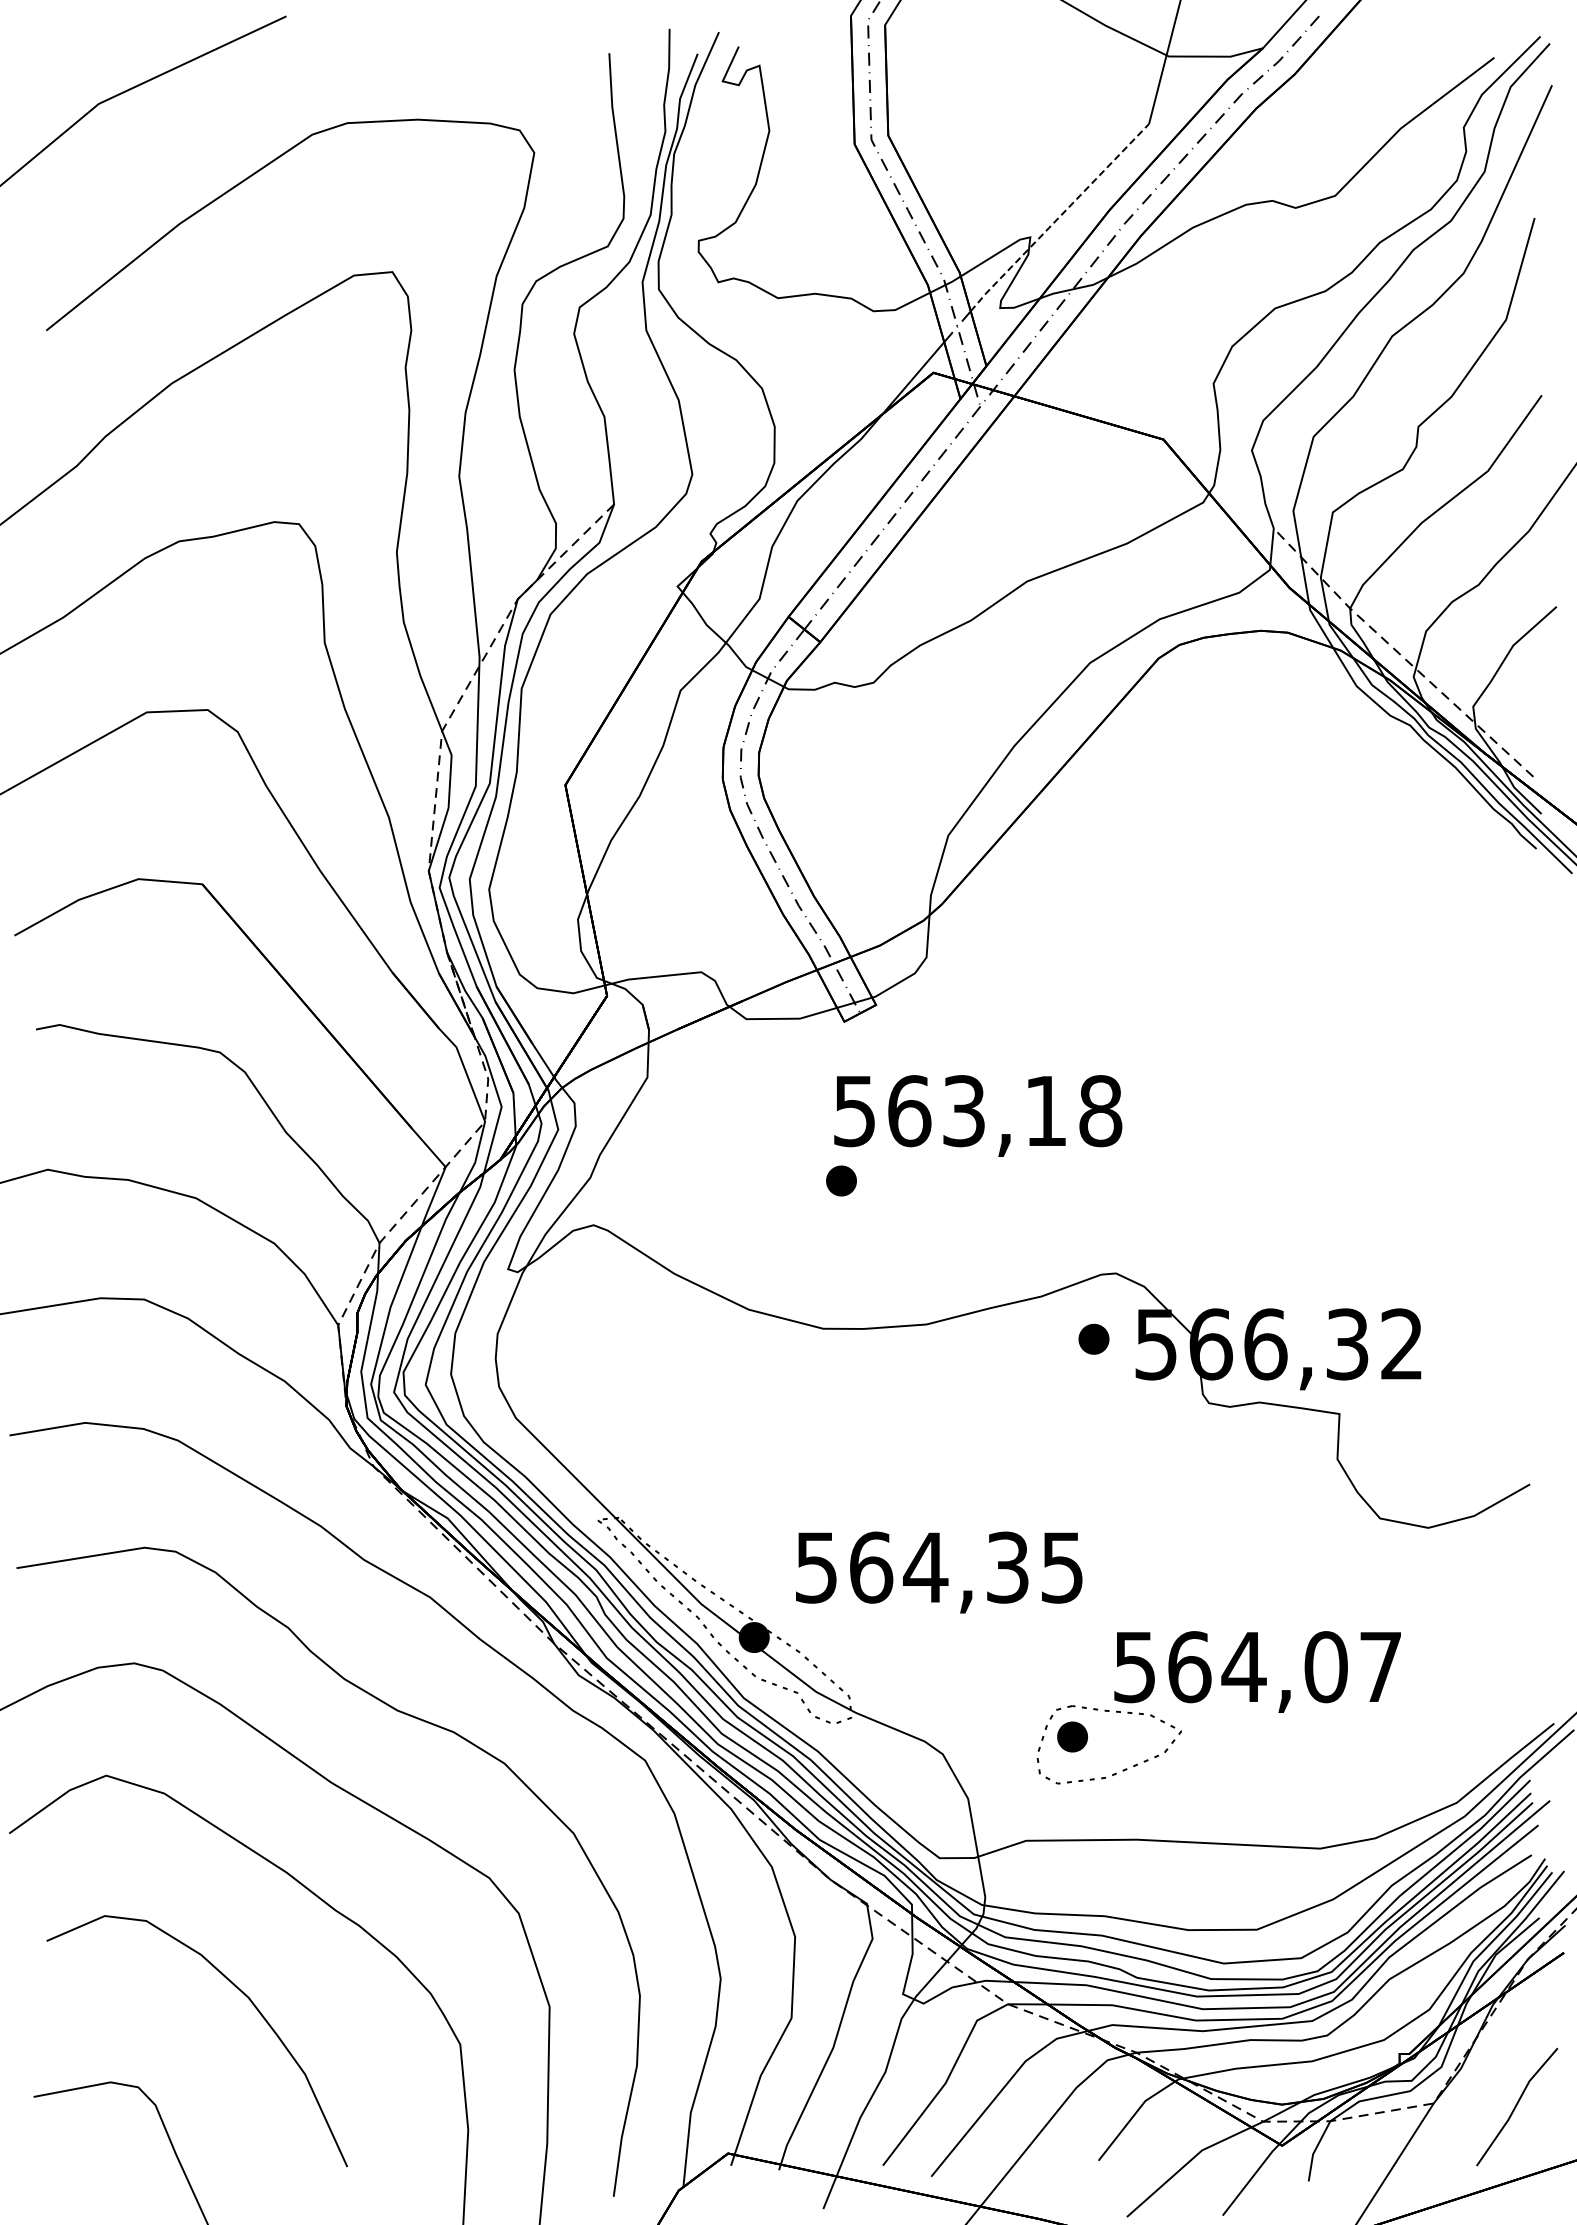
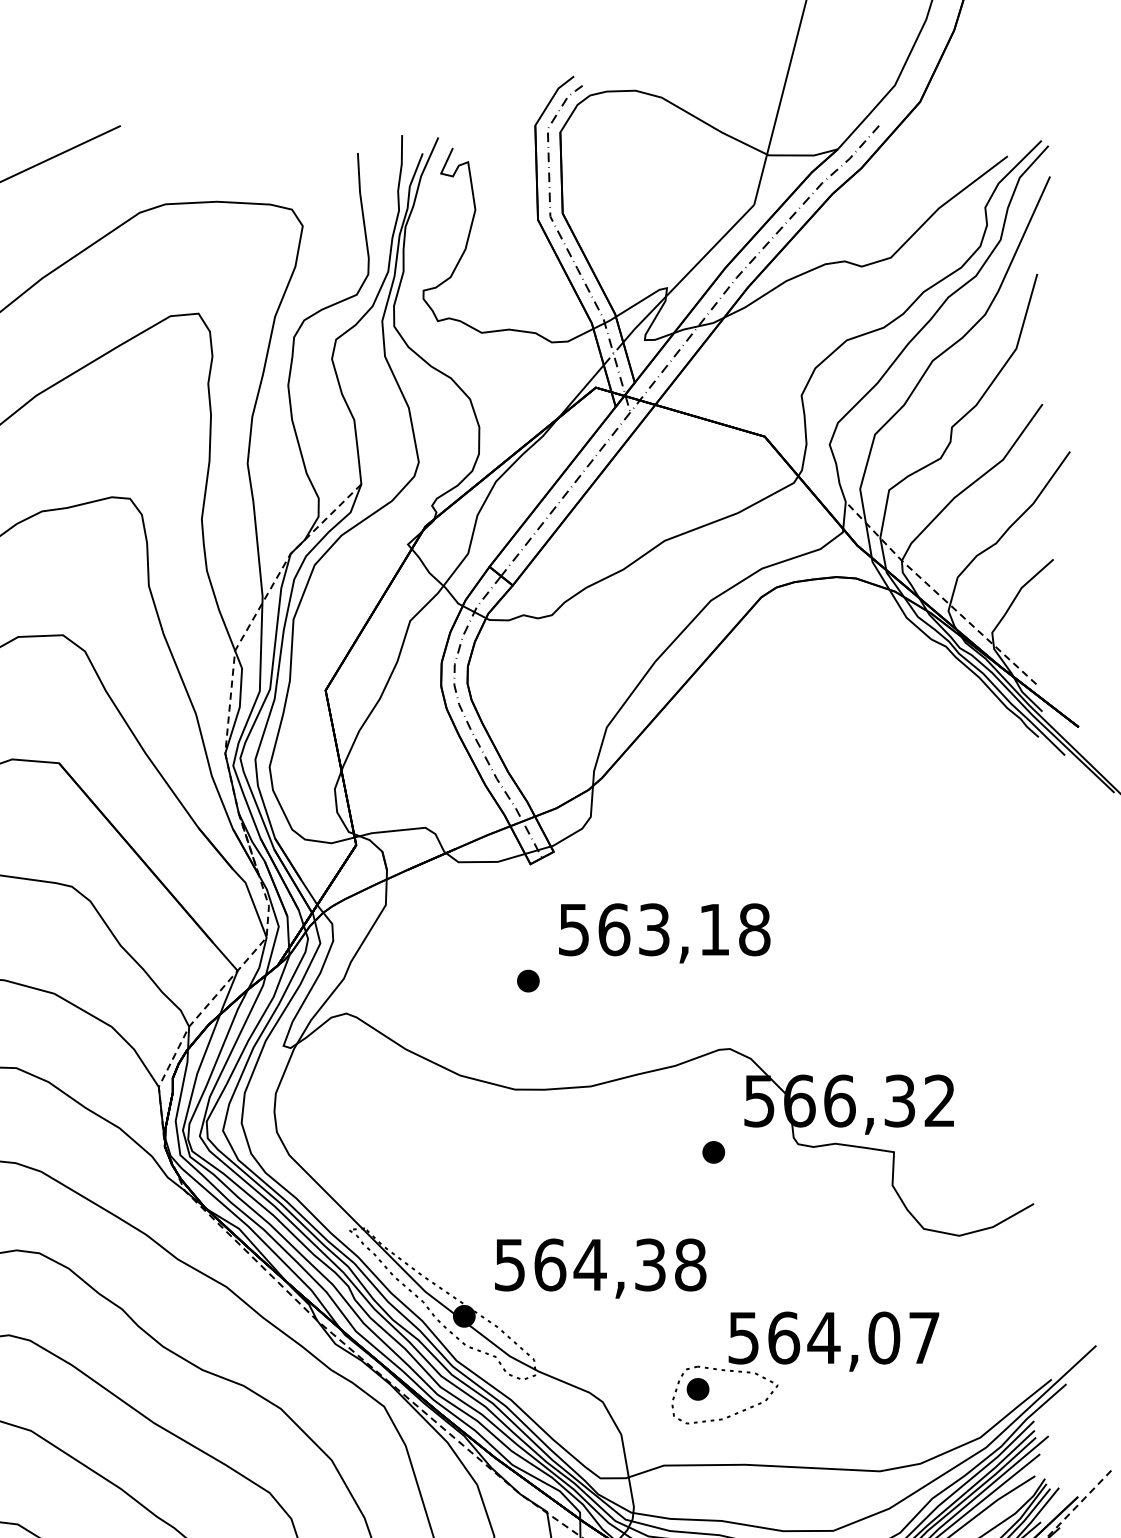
line: (1059, 217) -> (688, 273), dashed -> solid
text: (978, 1115) -> (664, 932), moved
part: (1093, 1338) -> (713, 1151), moved
text: (1062, 1567) -> (690, 1264), 564,35 -> 564,38

